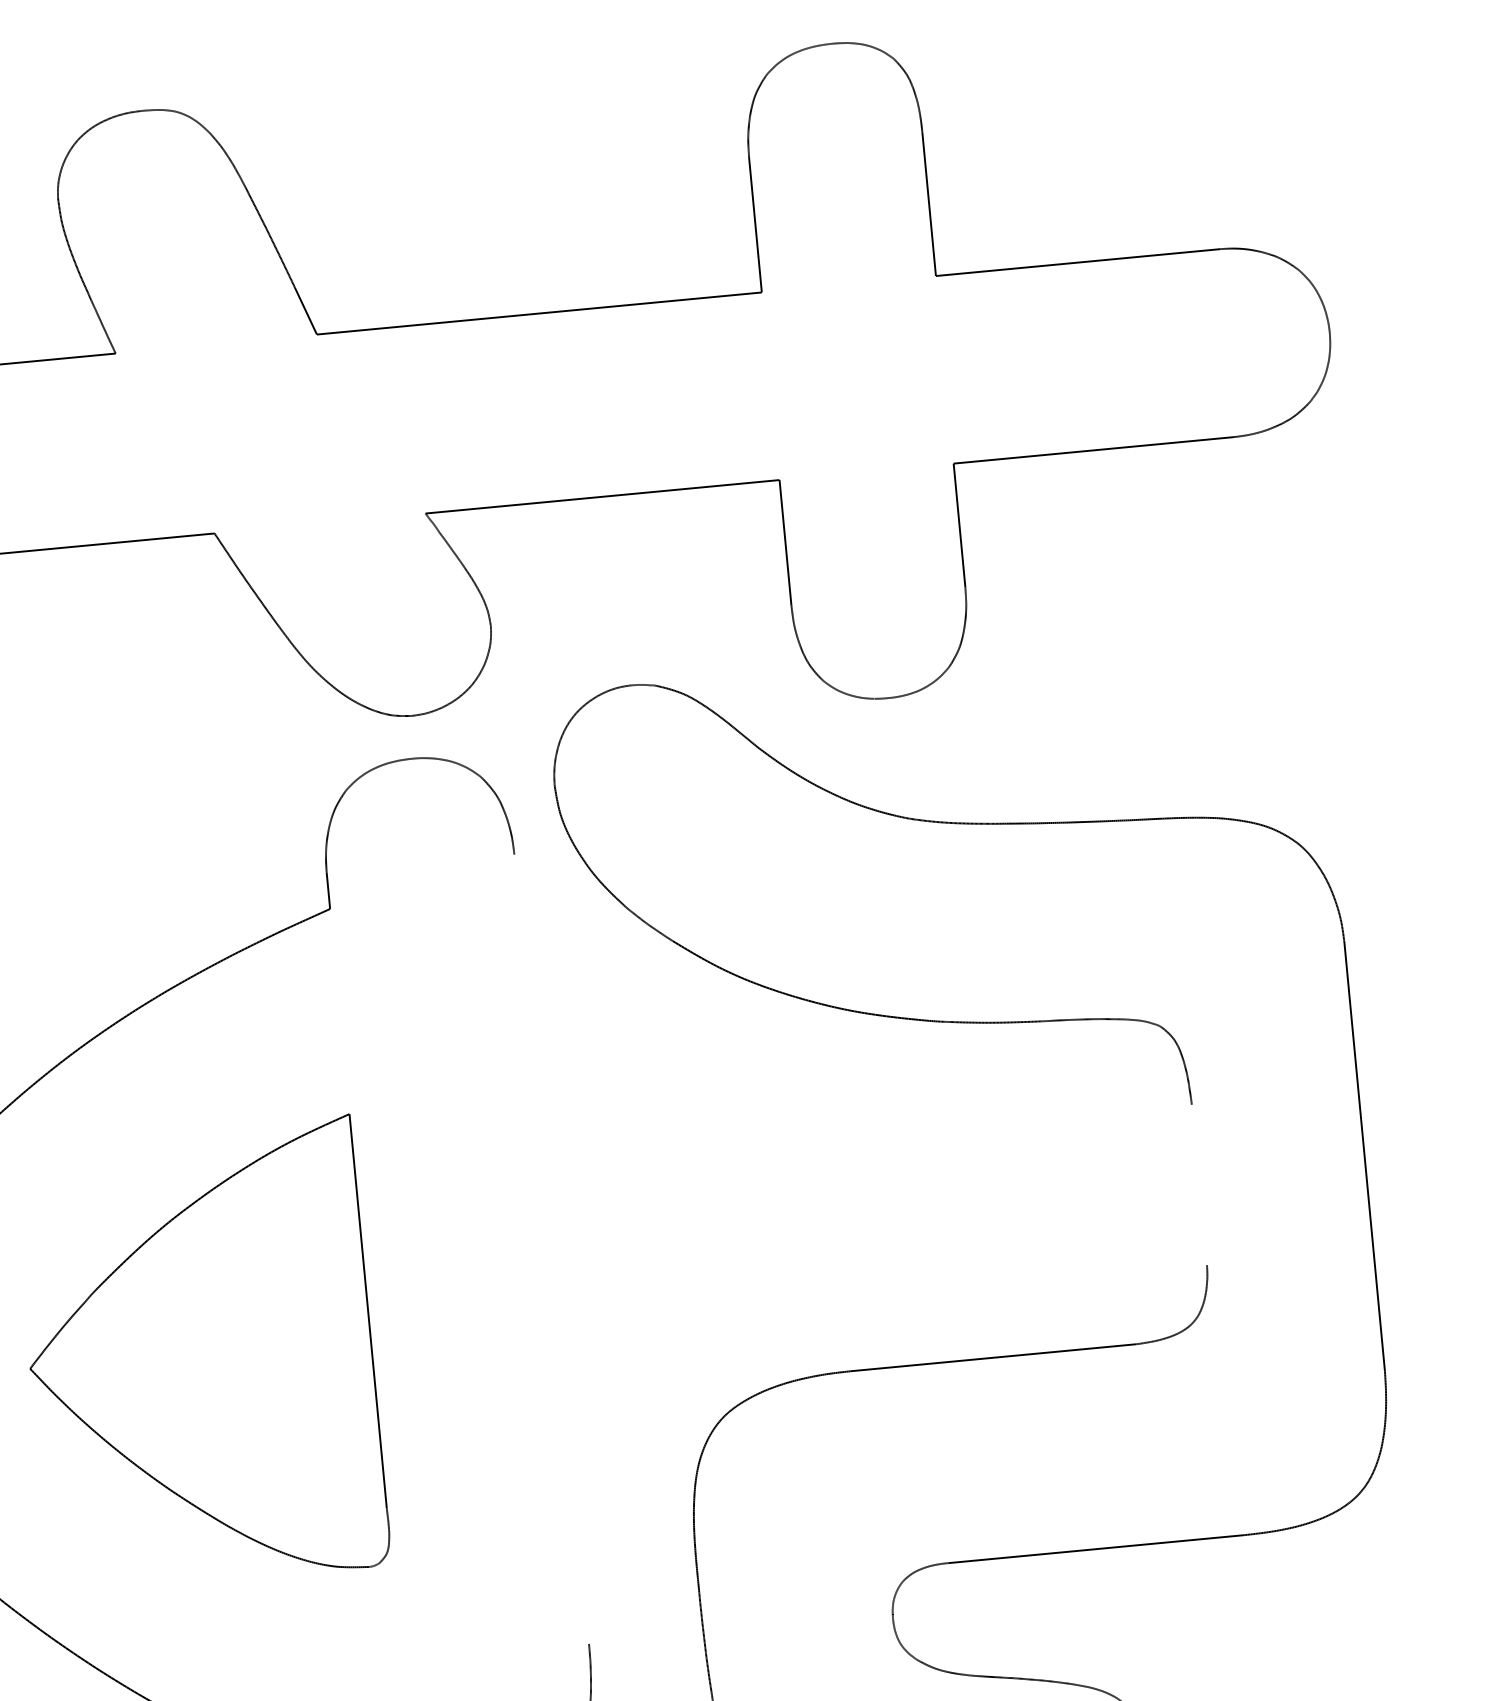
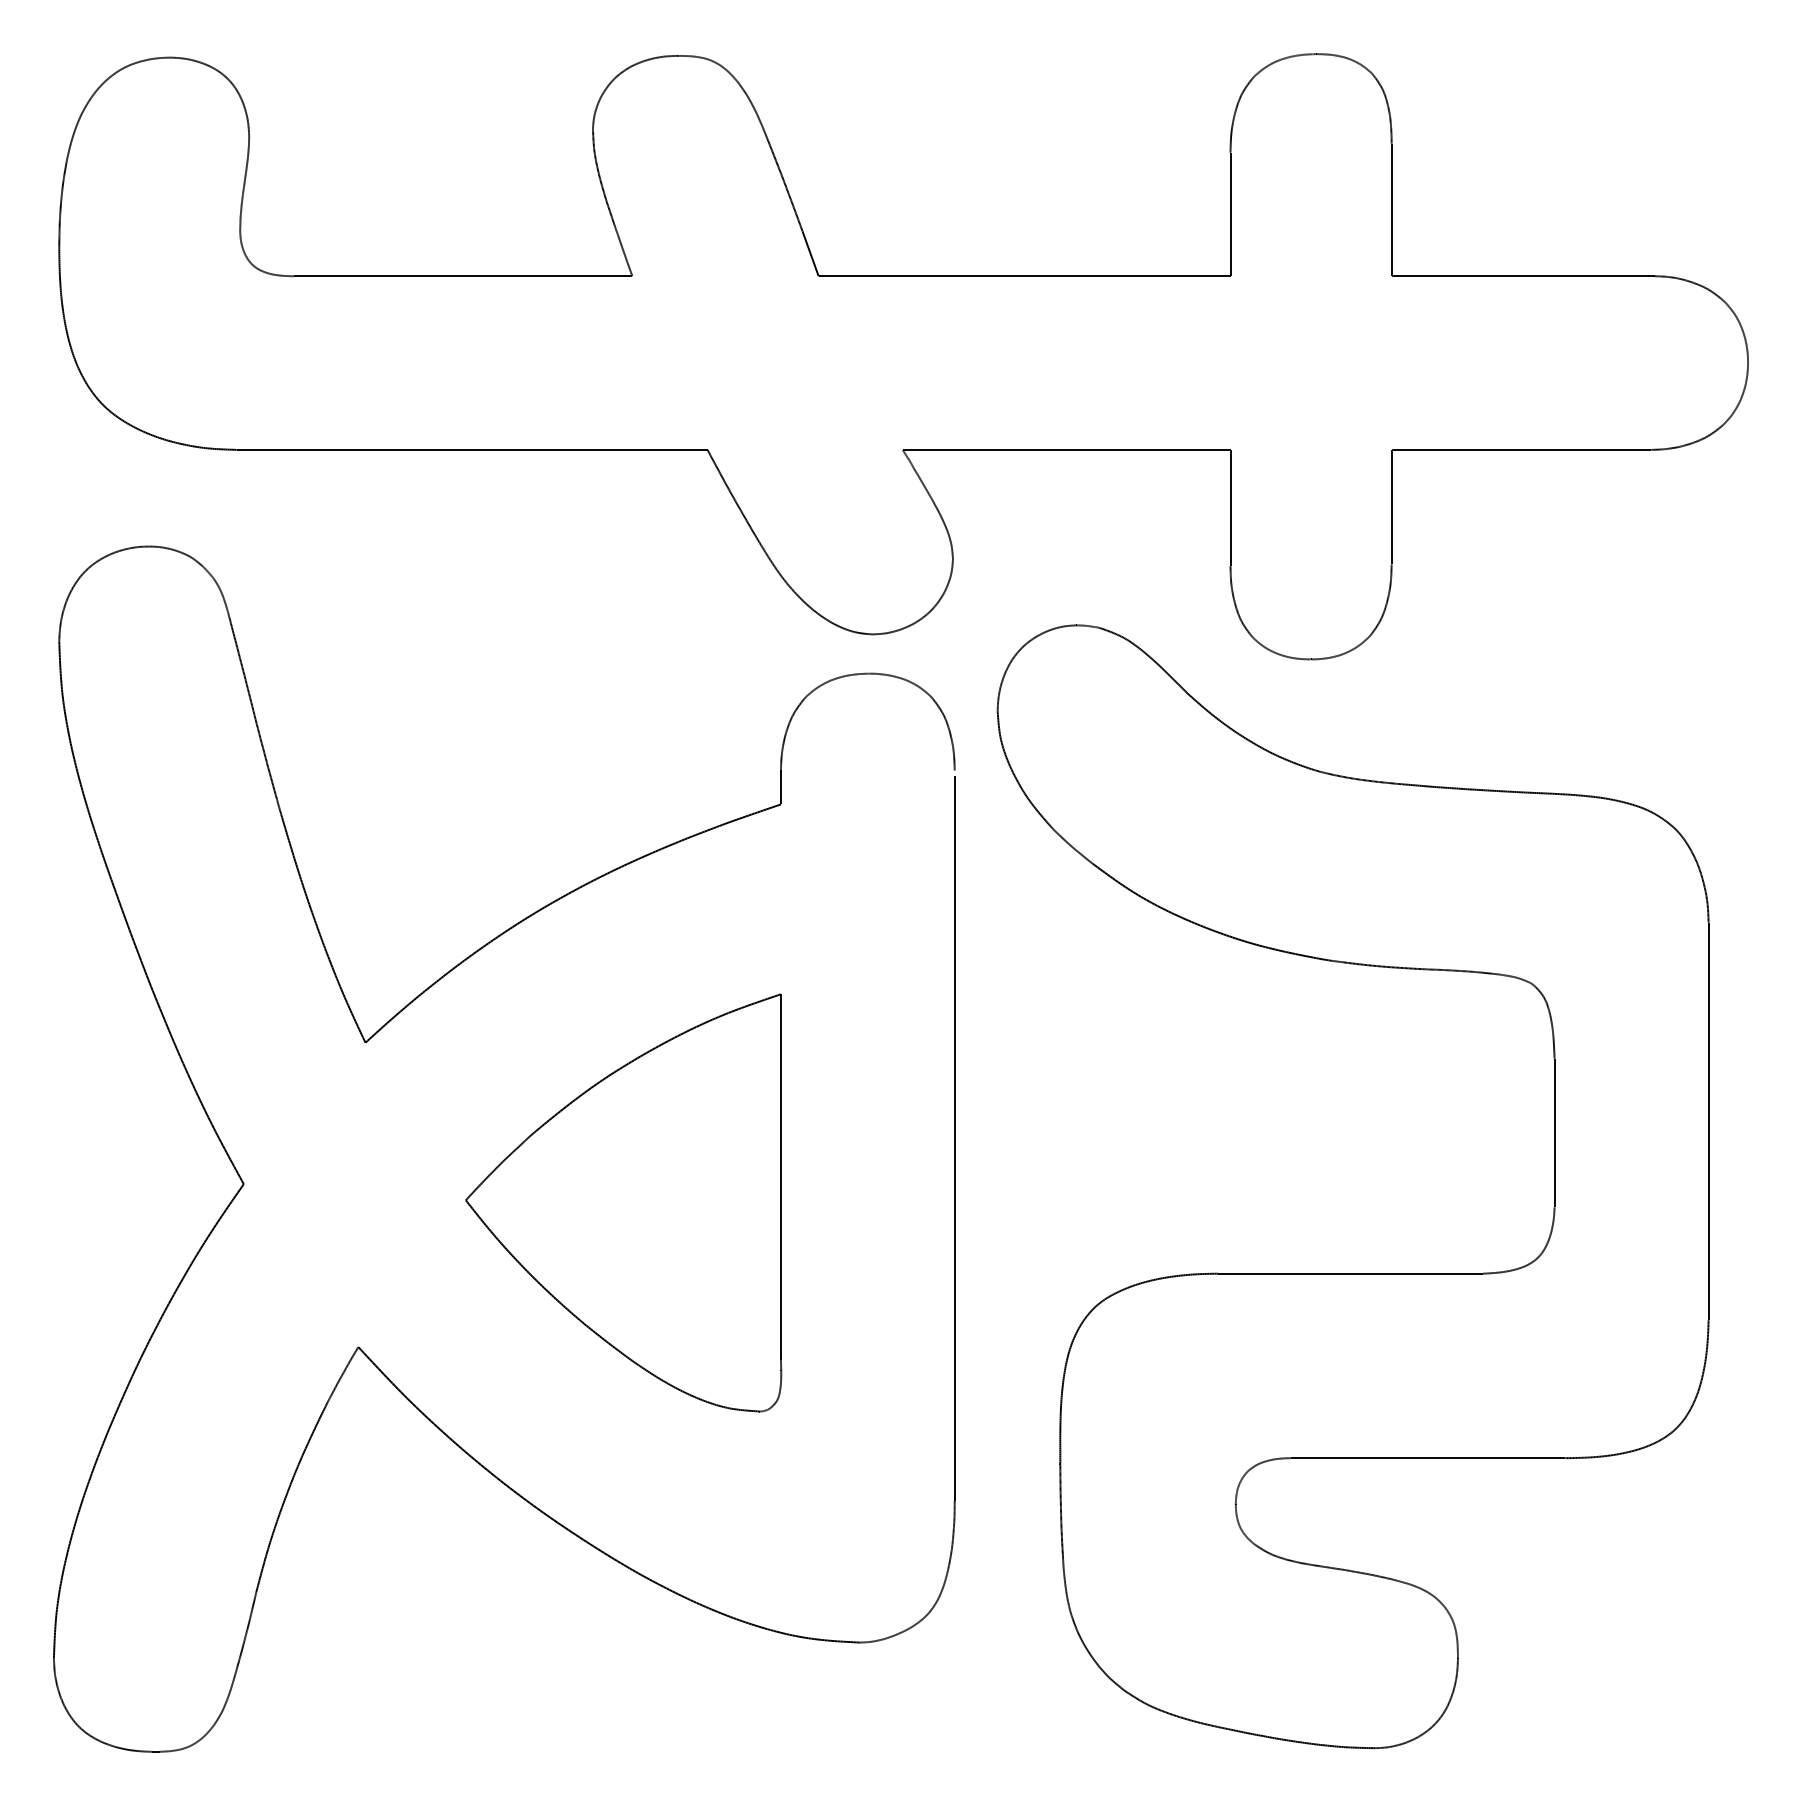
line: (1199, 1184) -> (1554, 1132), added
line: (551, 1248) -> (954, 1135), added

